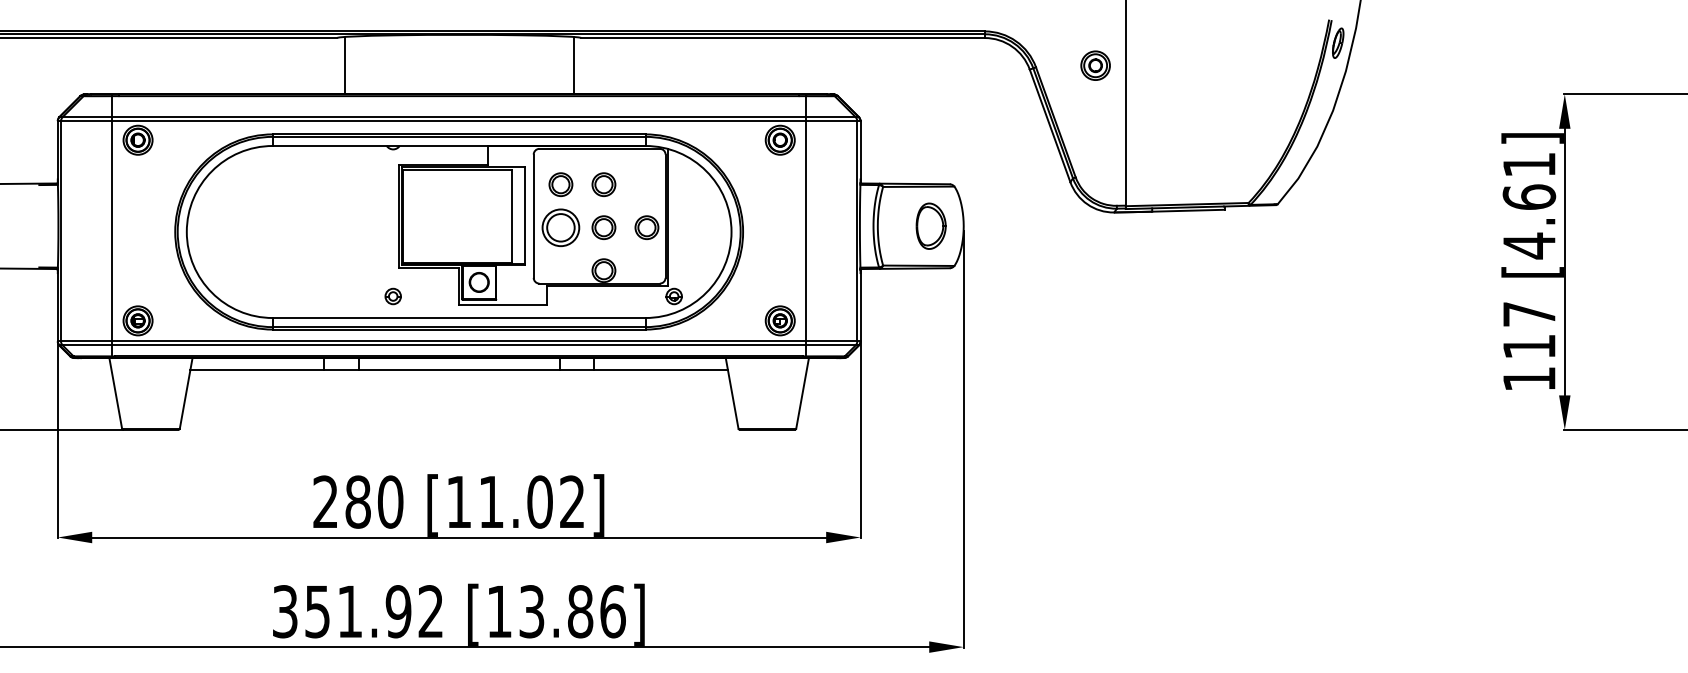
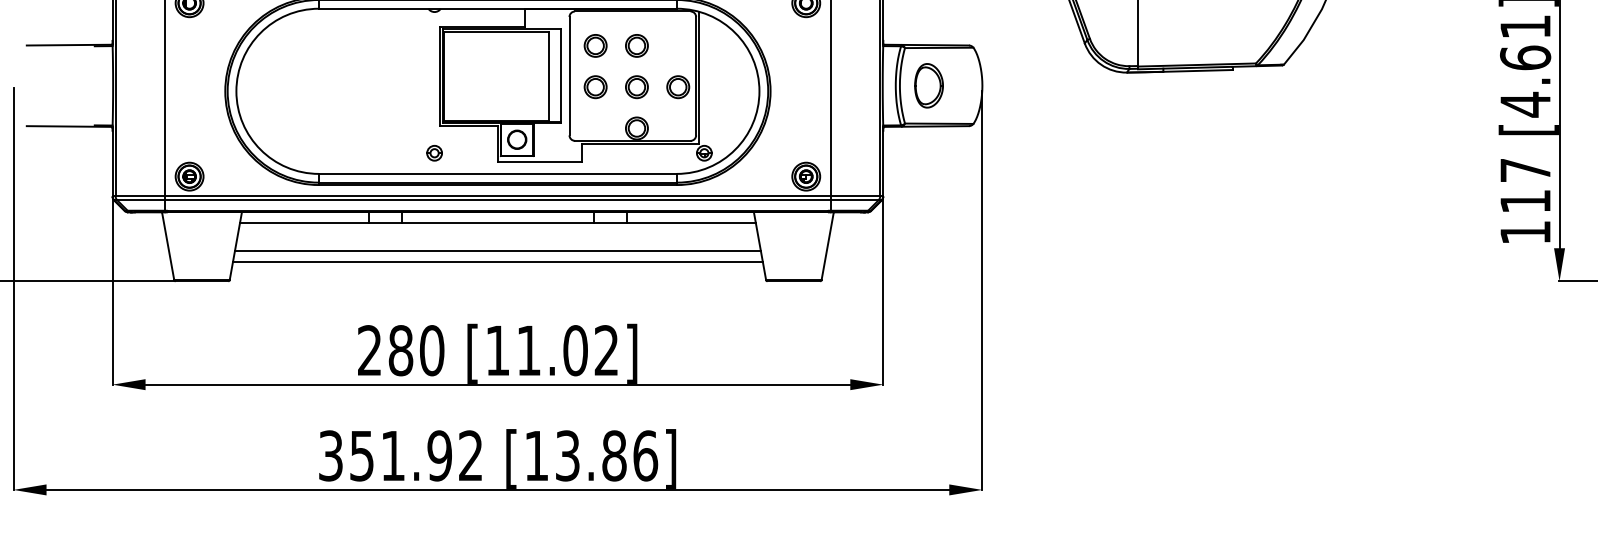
part: (930, 225) -> (928, 85), moved
part: (560, 227) -> (595, 87), size x0.62
line: (459, 398) -> (498, 251), added
line: (459, 409) -> (498, 261), added

